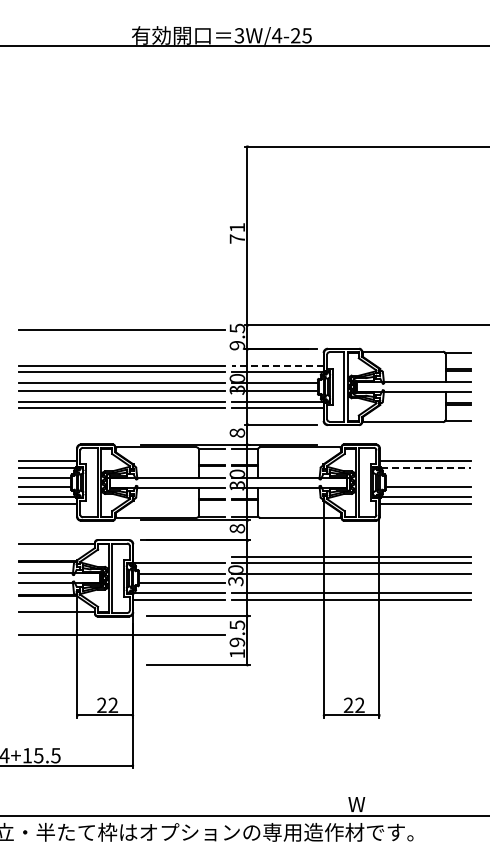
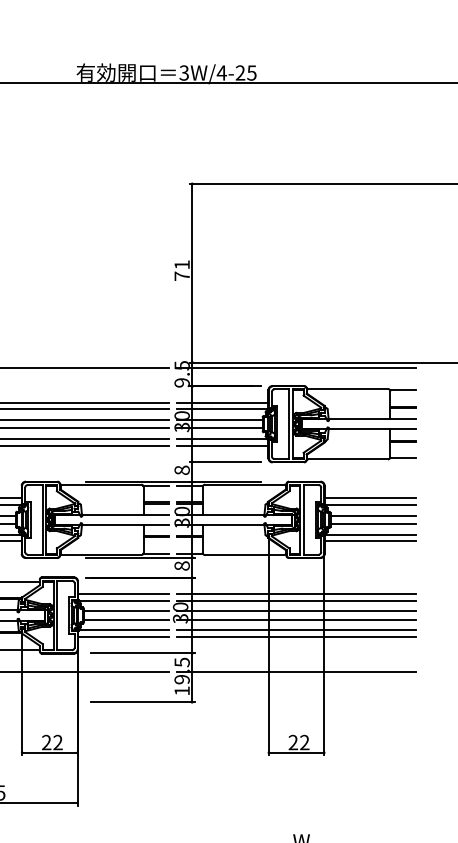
line: (351, 330) -> (296, 367), added
line: (277, 365) -> (222, 402), dashed -> solid
line: (426, 467) -> (371, 504), dashed -> solid
line: (428, 478) -> (373, 515), added
line: (178, 556) -> (123, 593), added
line: (351, 582) -> (296, 619), added
line: (351, 634) -> (296, 671), added

